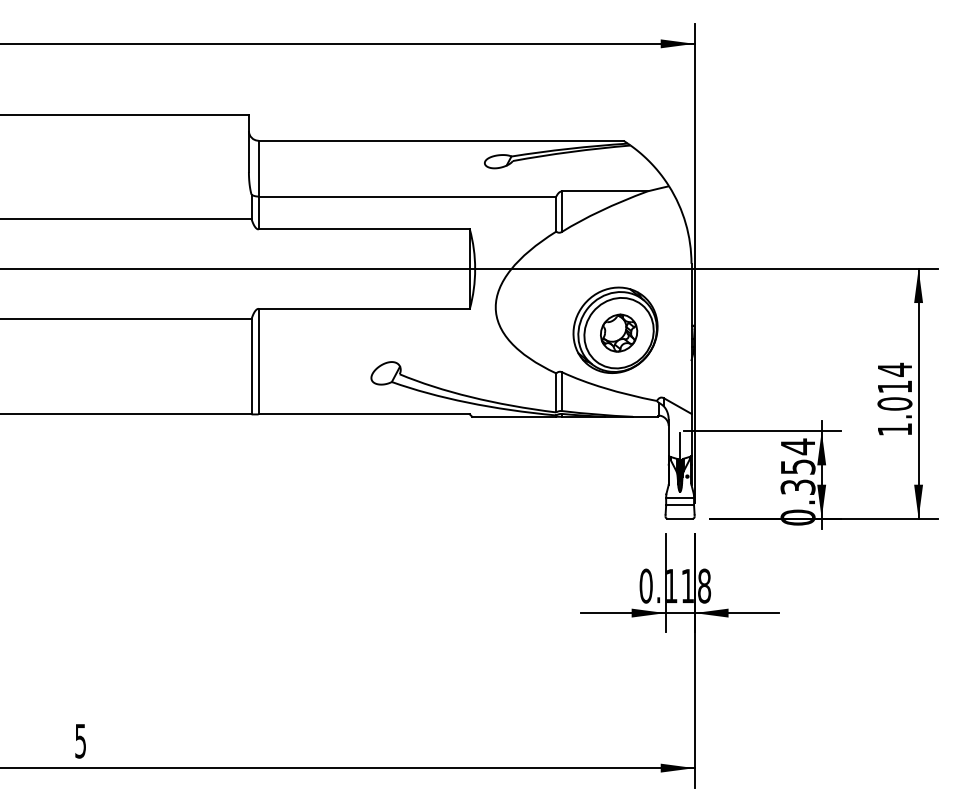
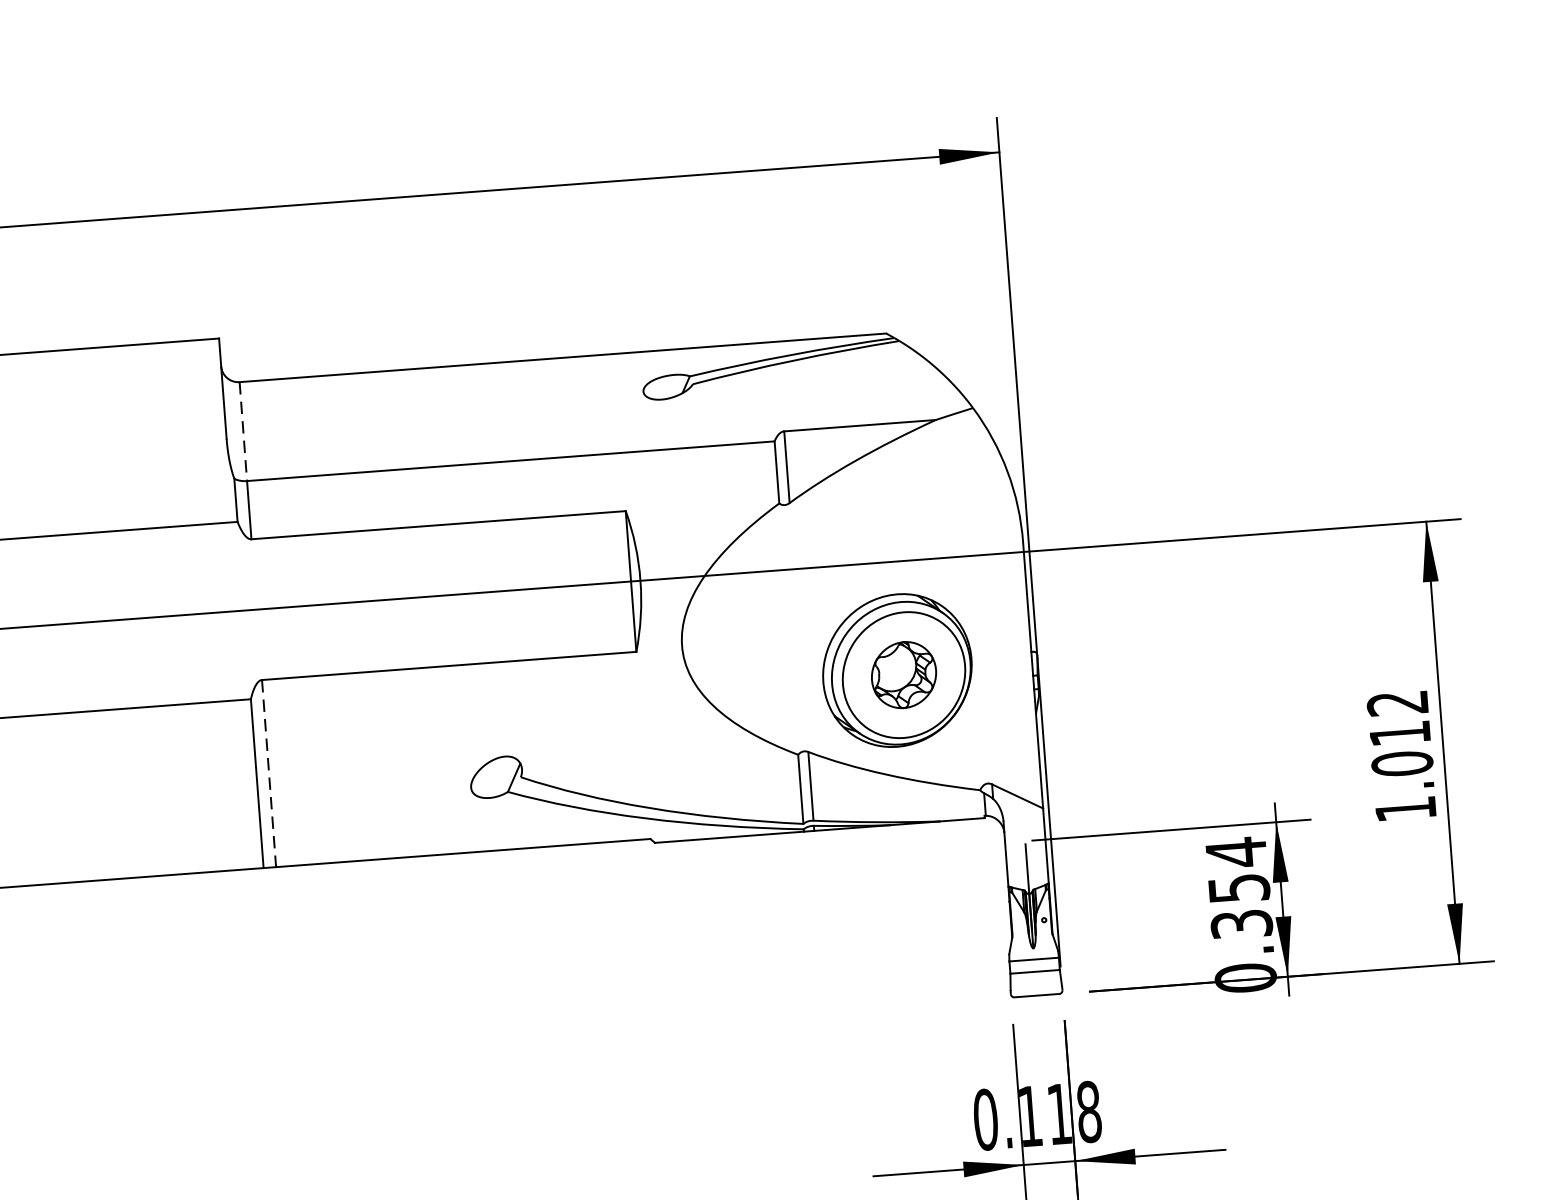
line: (258, 168) -> (243, 431), solid -> dashed
line: (258, 361) -> (268, 773), solid -> dashed
text: (894, 369) -> (1396, 702), 1.014 -> 1.012

